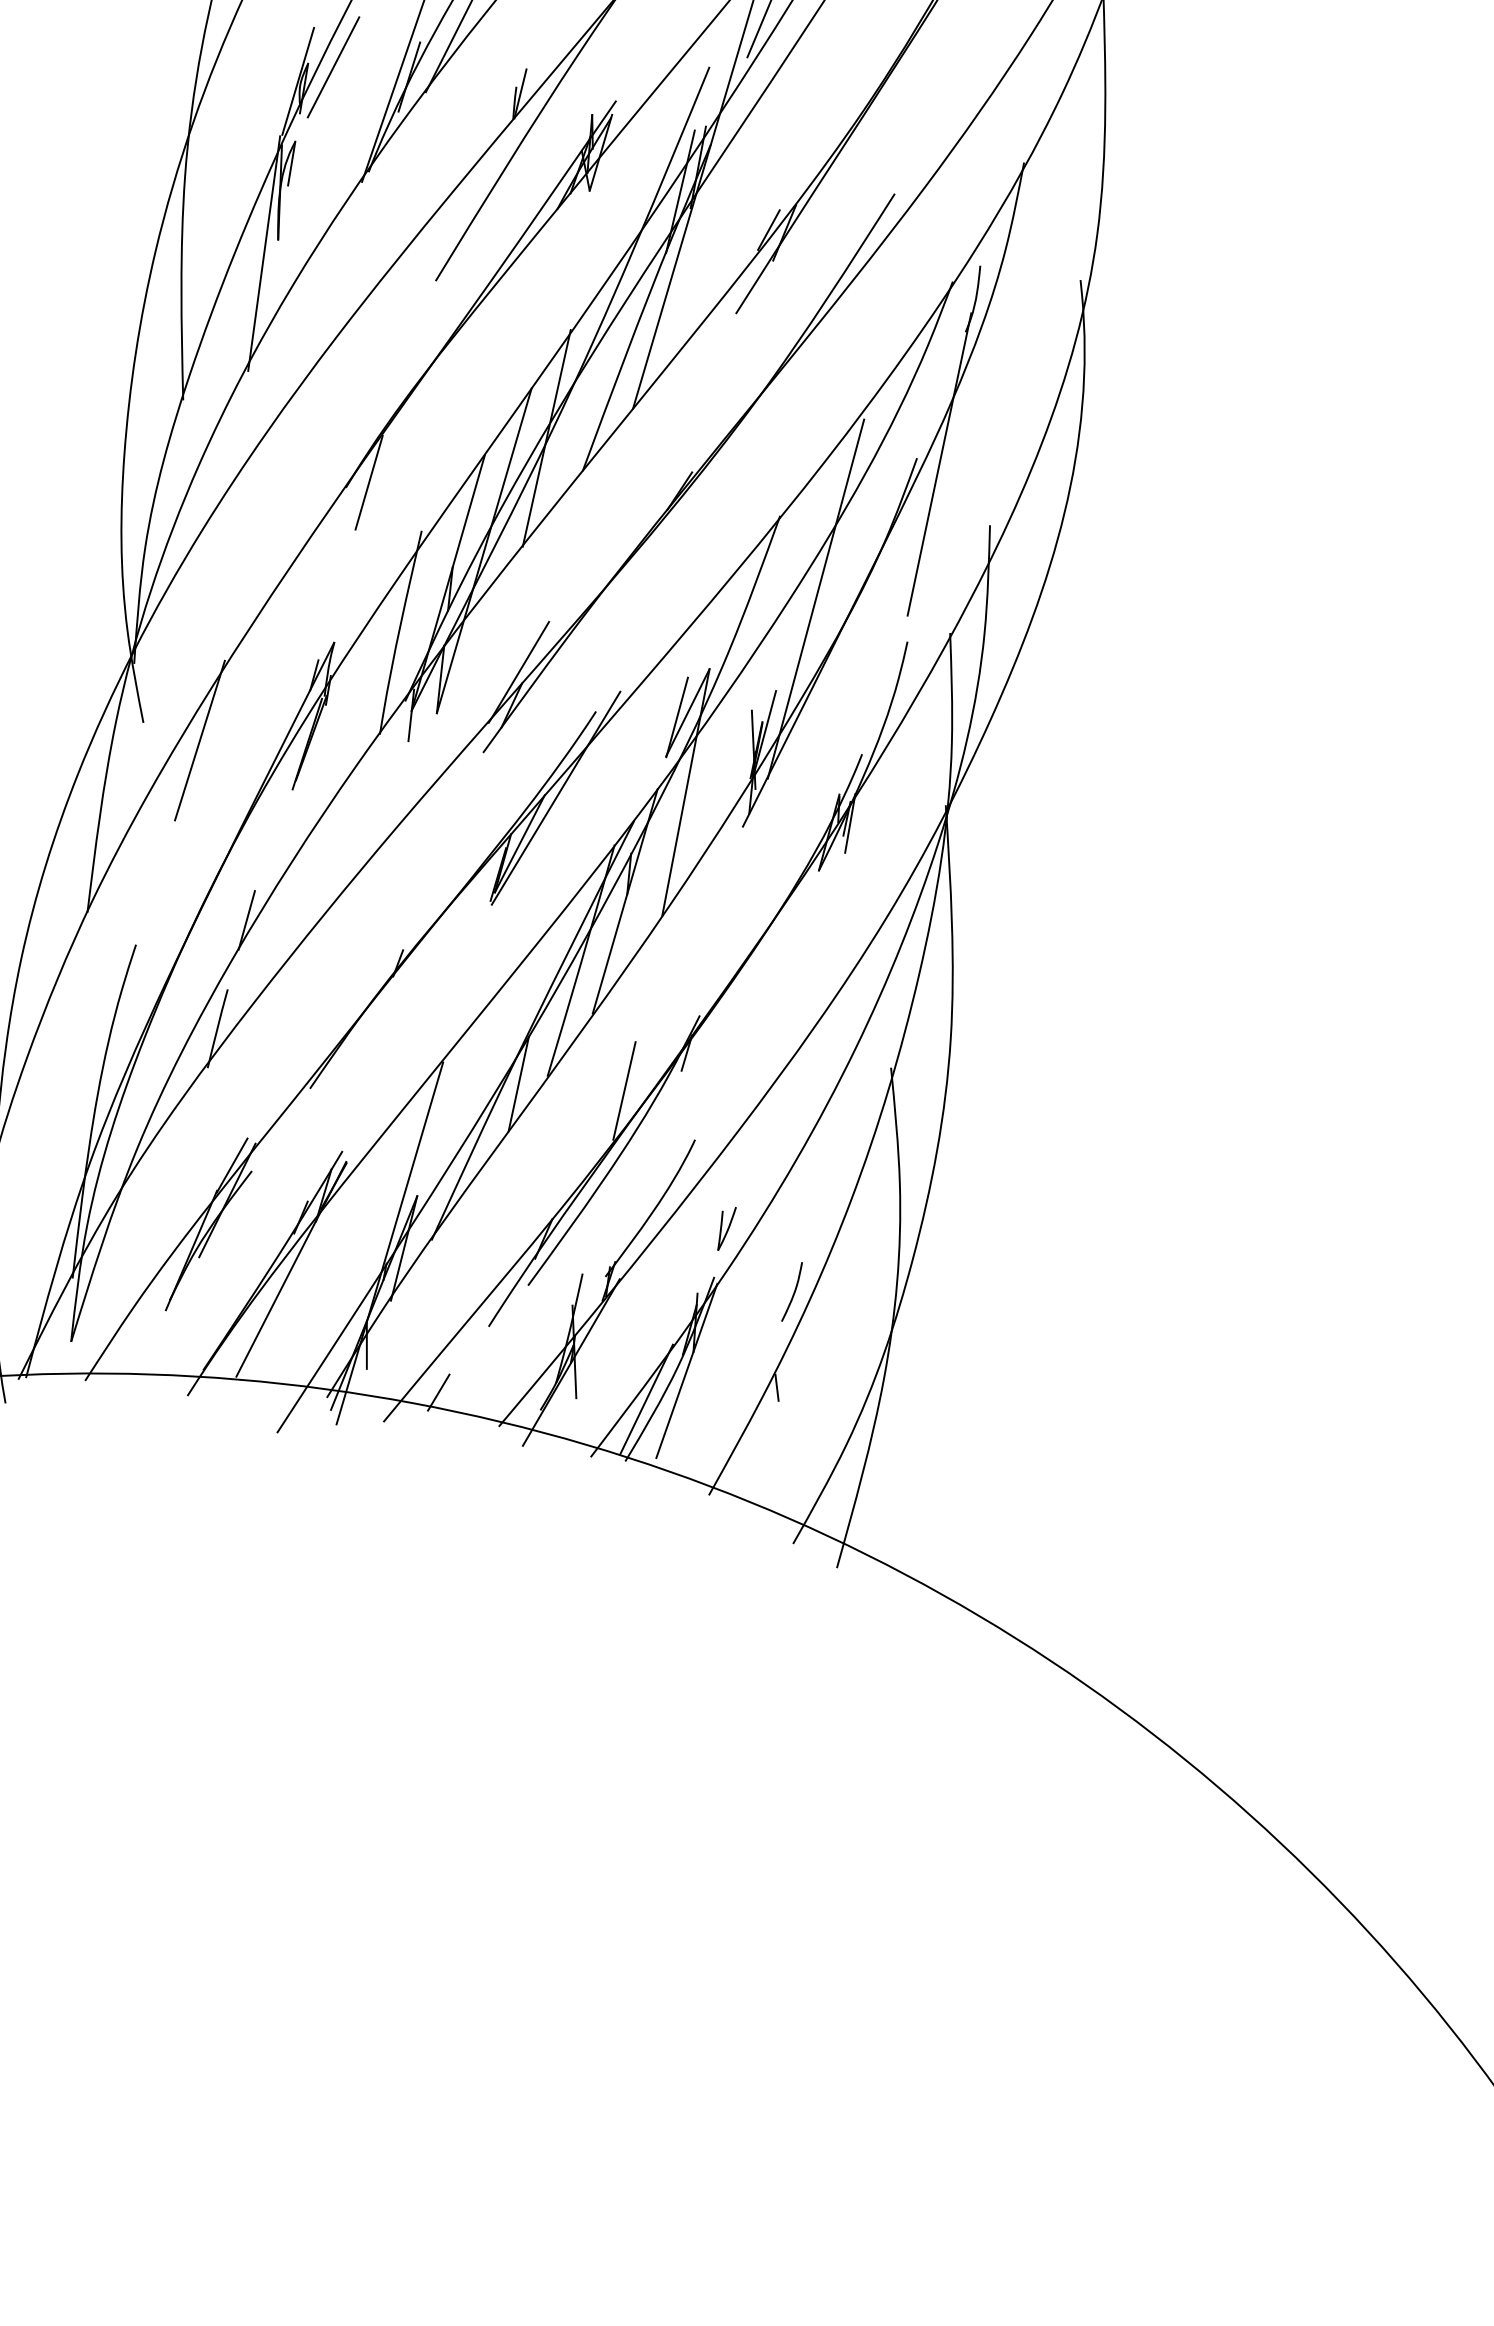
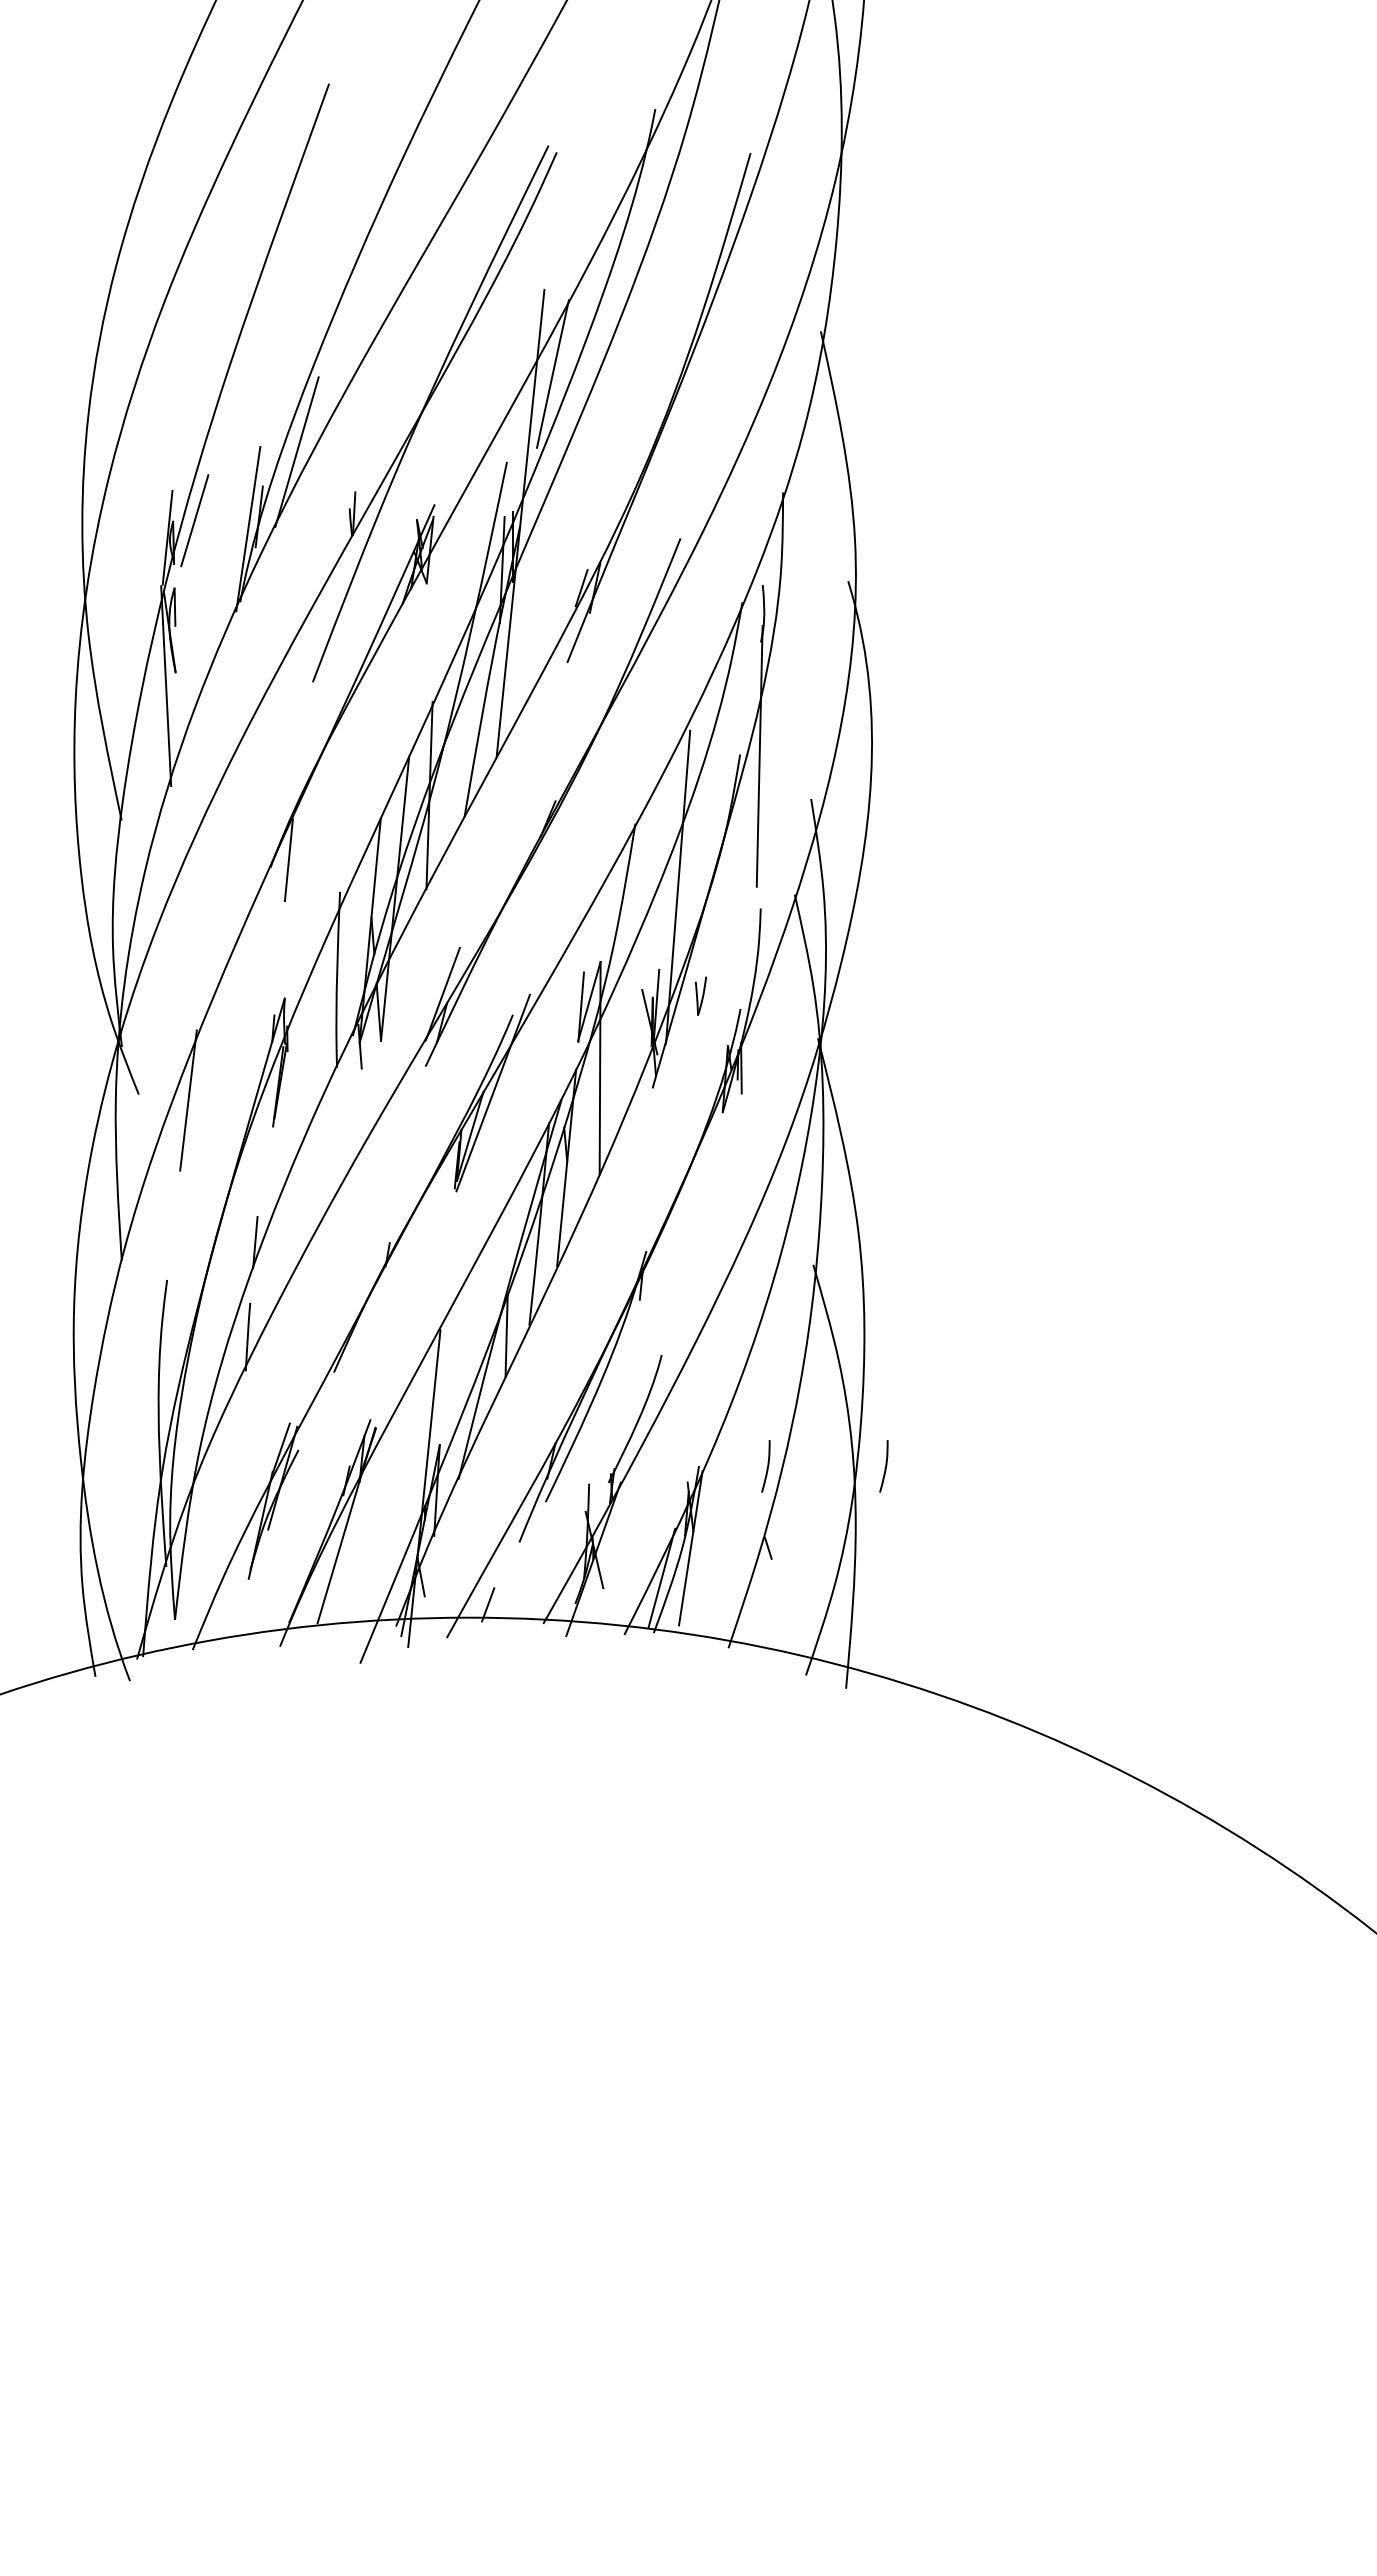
line: (624, 1090) -> (595, 1325), removed
part: (725, 1227) -> (700, 995), moved
curve: (931, 1318) -> (885, 1466), added

